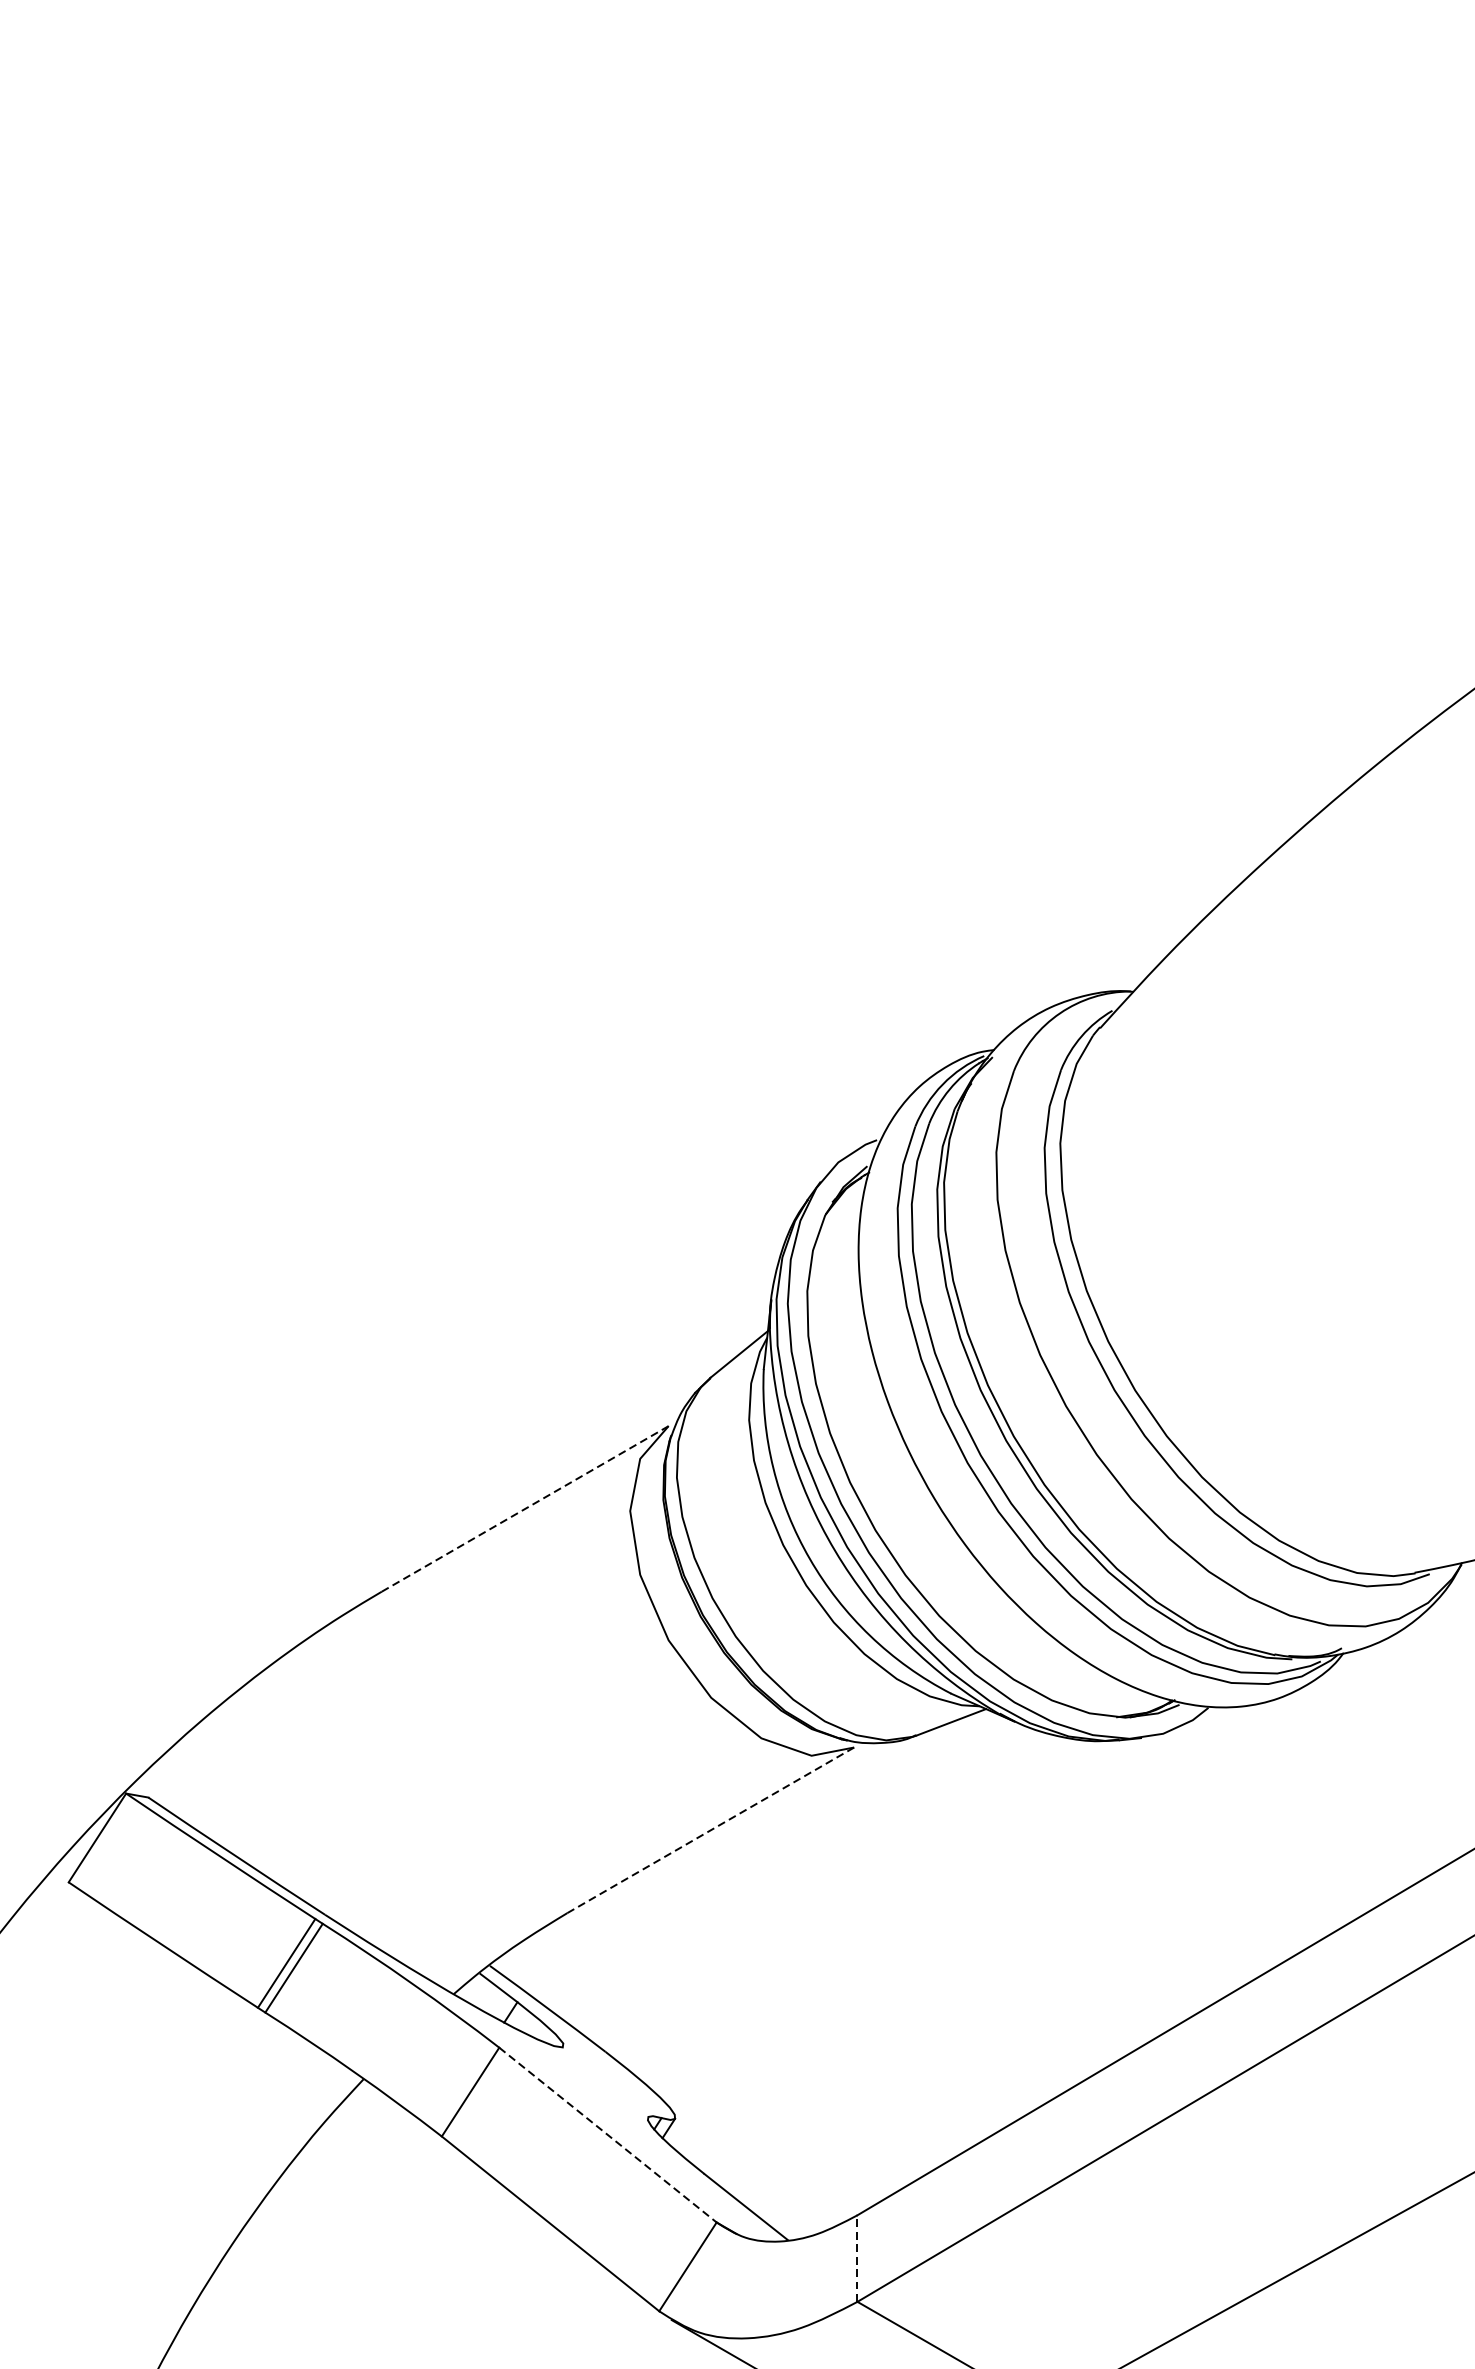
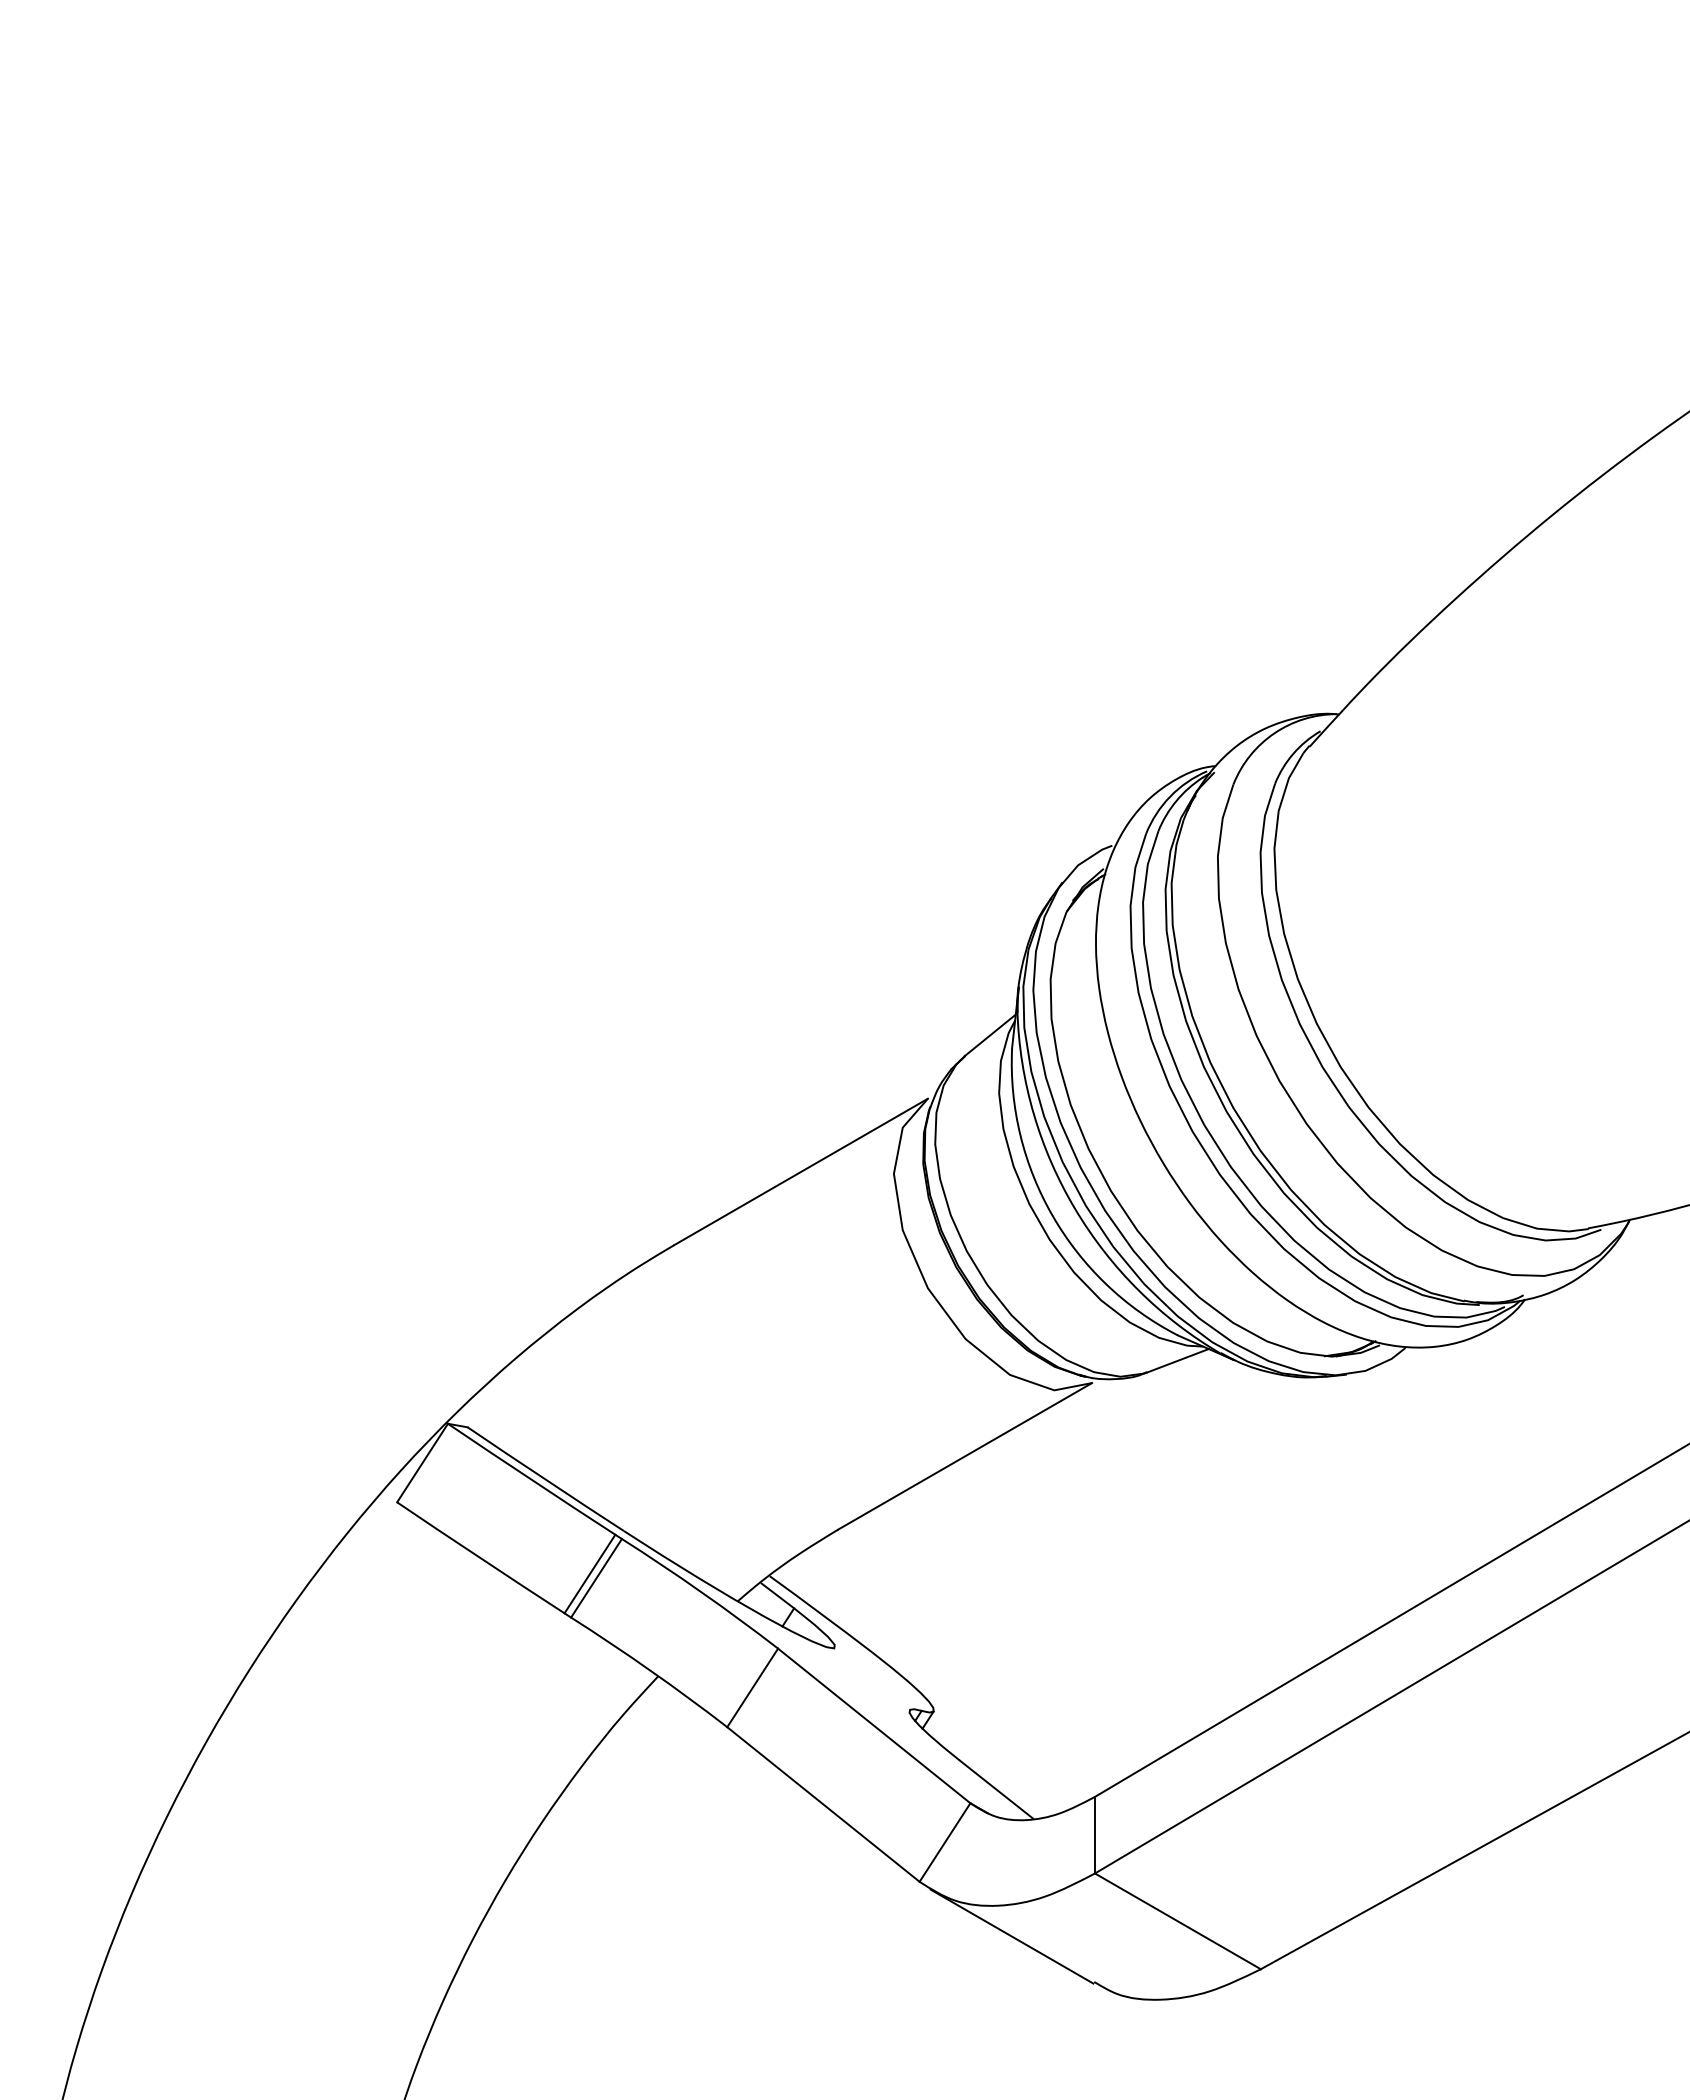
line: (524, 1509) -> (800, 1172), dashed -> solid
line: (711, 1830) -> (965, 1456), dashed -> solid
line: (608, 2135) -> (874, 1726), dashed -> solid
line: (856, 2257) -> (1094, 1834), dashed -> solid

